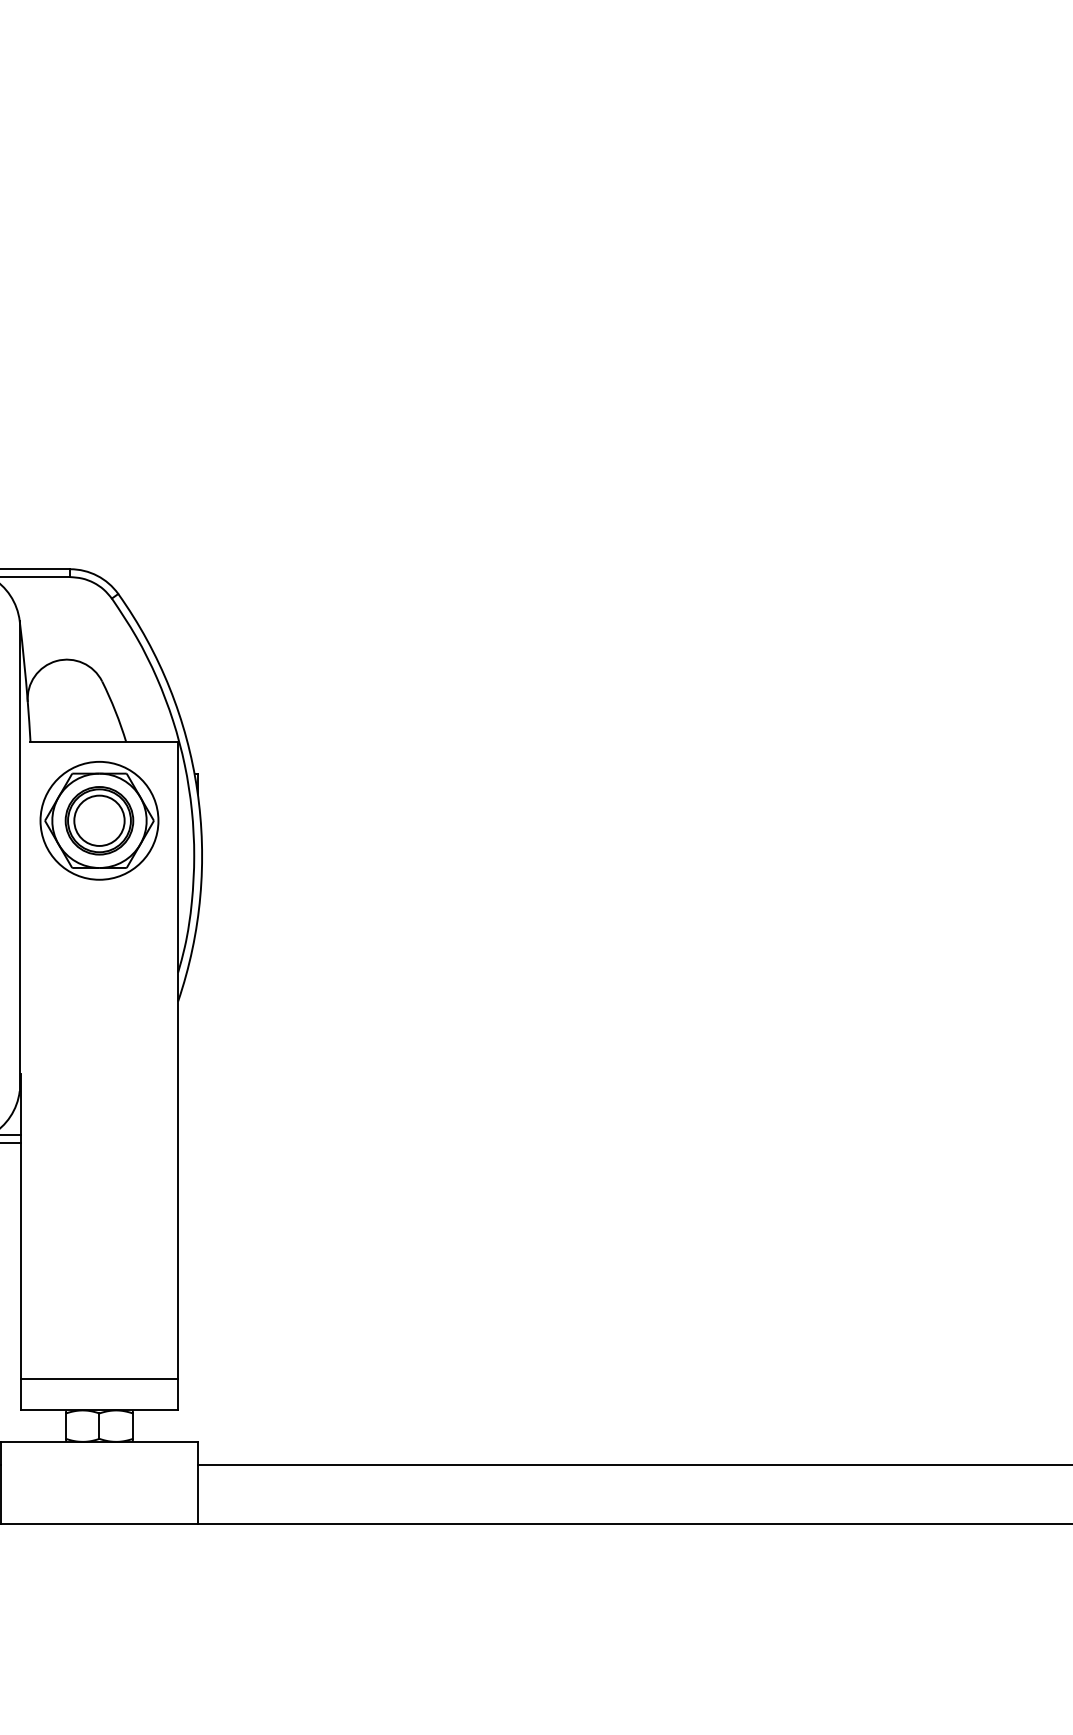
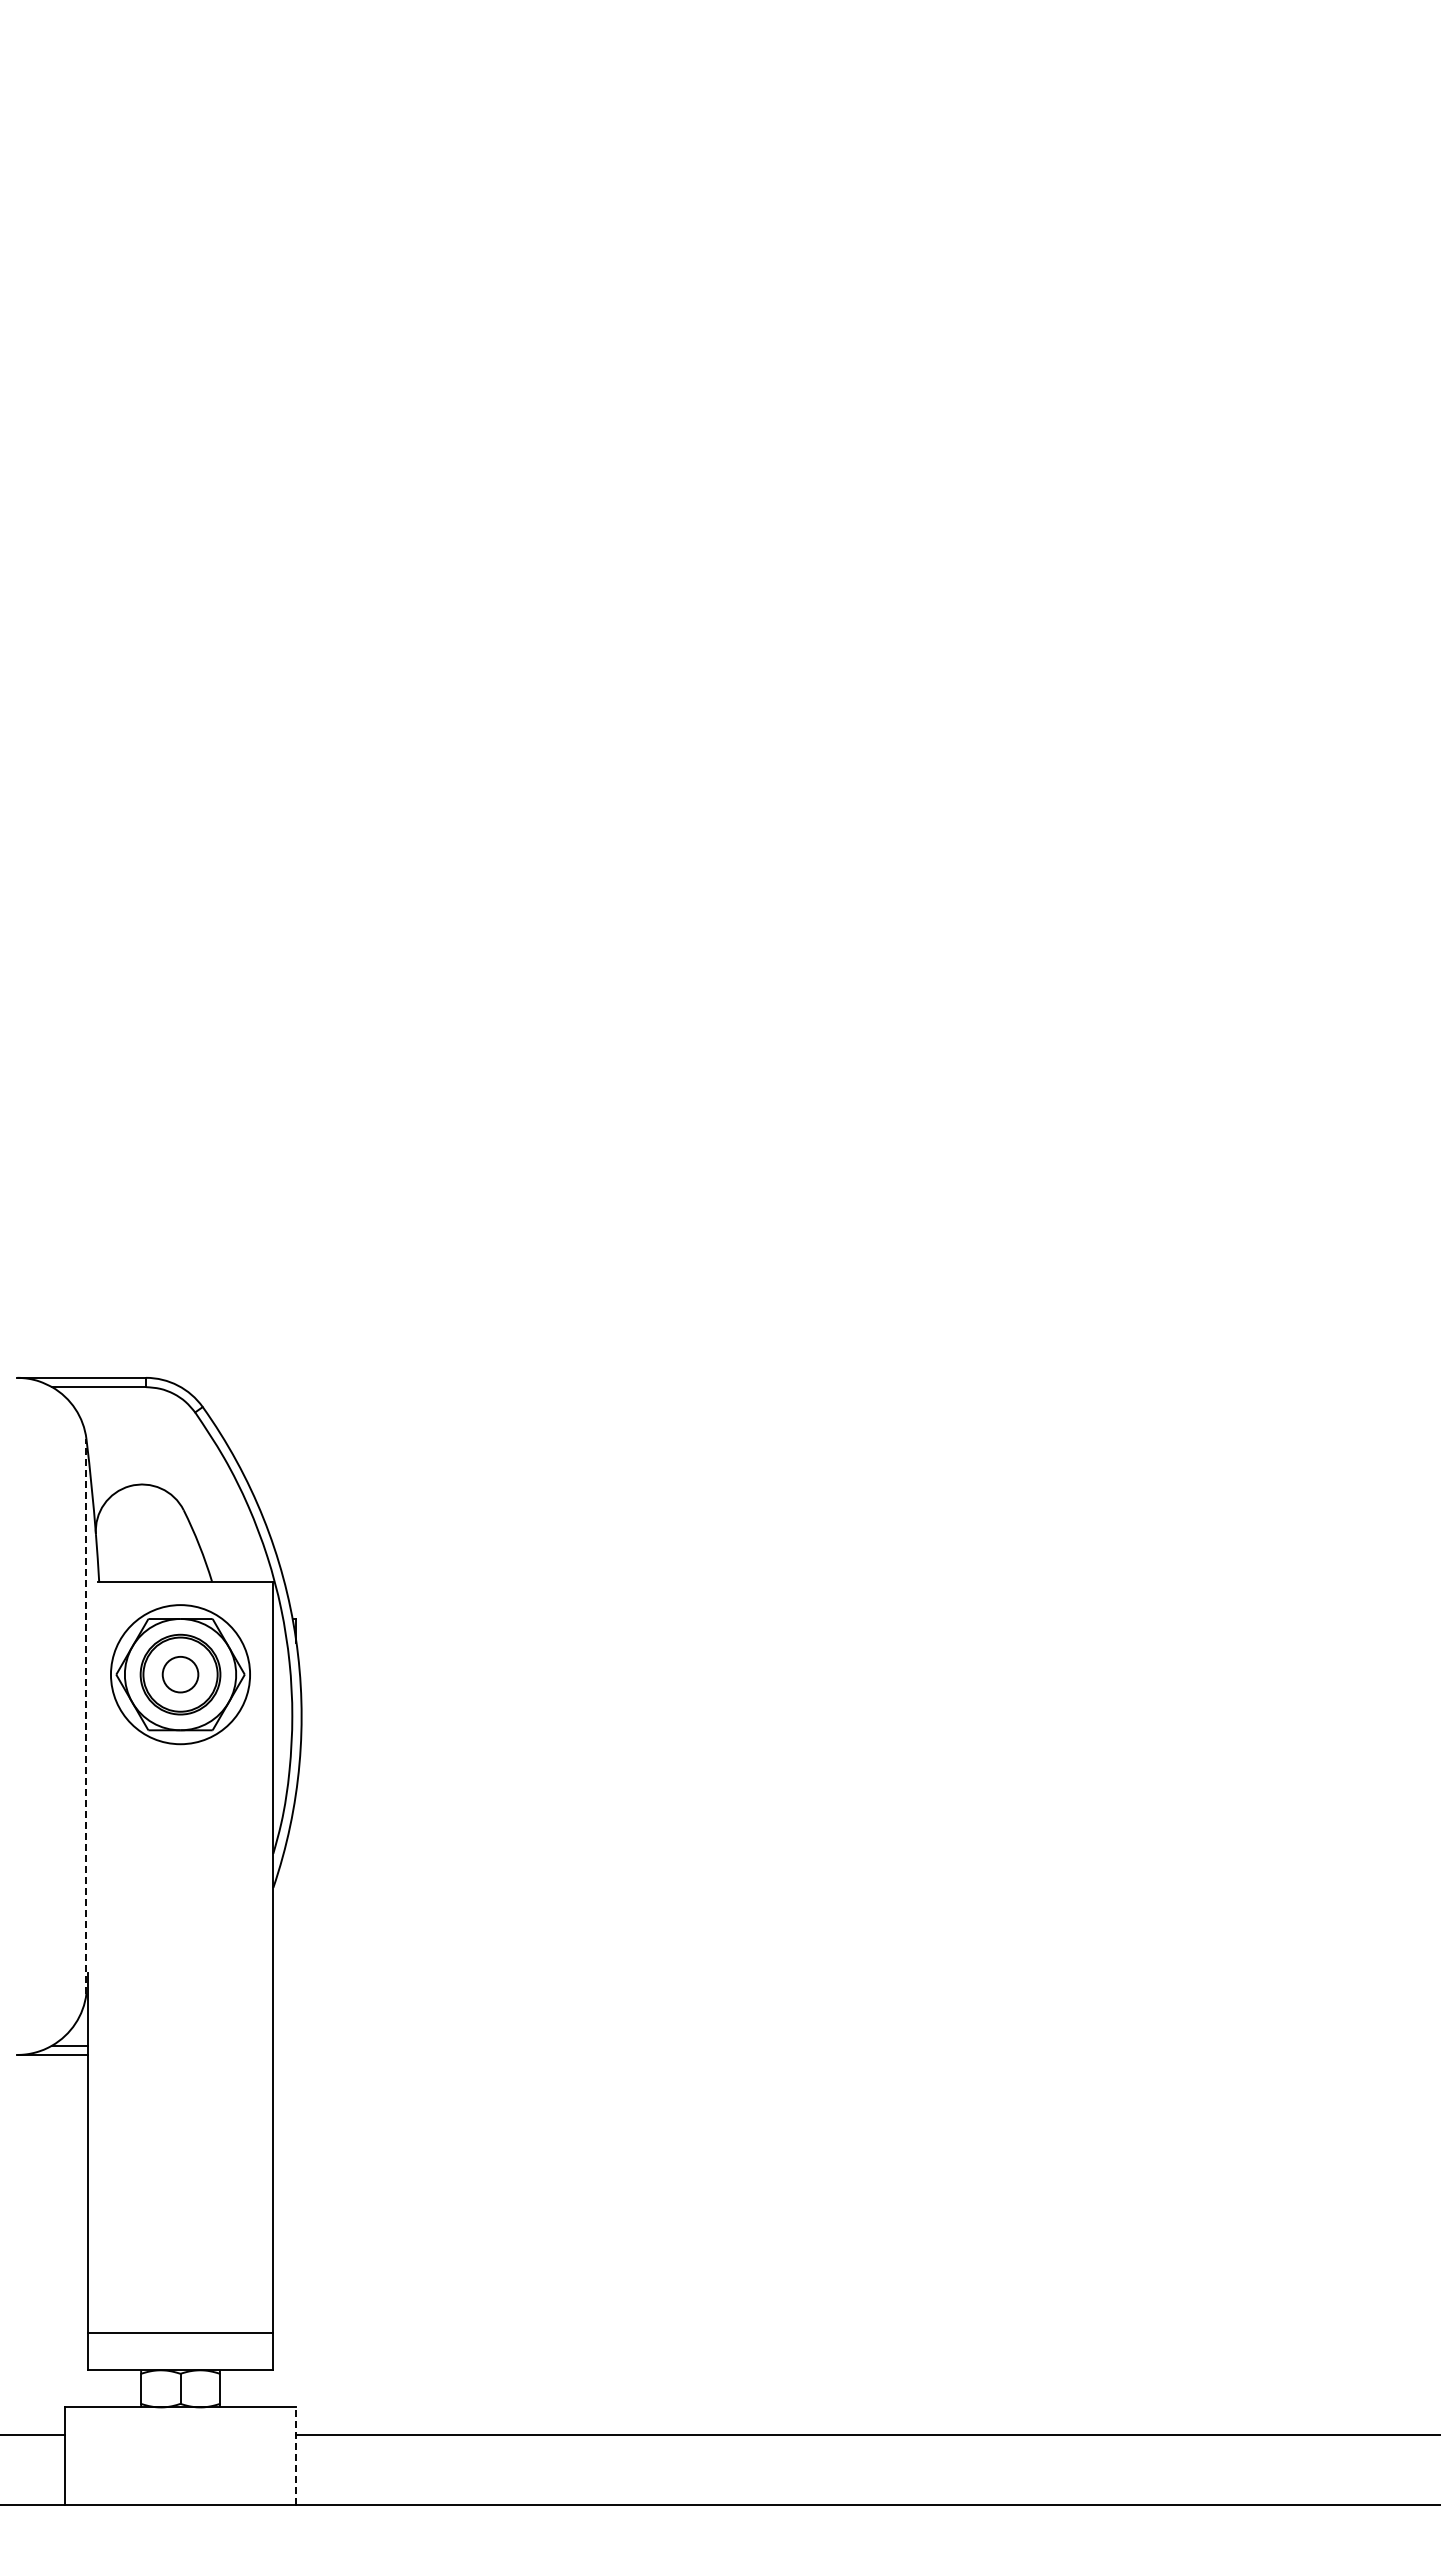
circle: (99, 820) -> (180, 1674), size x0.6
line: (19, 855) -> (86, 1715), solid -> dashed
line: (197, 1483) -> (296, 2456), solid -> dashed

